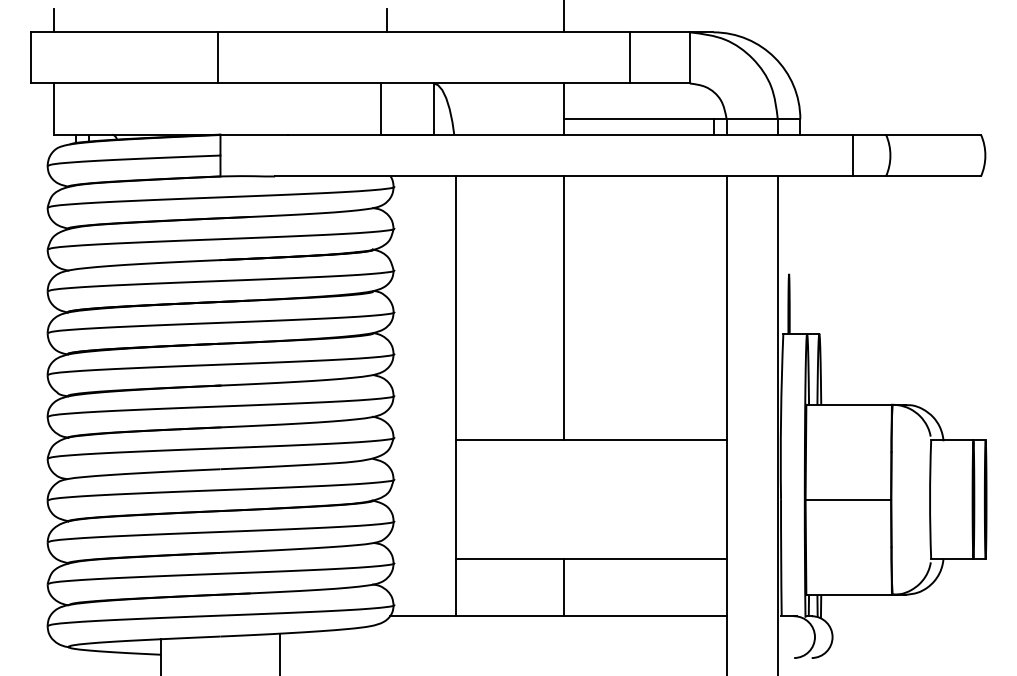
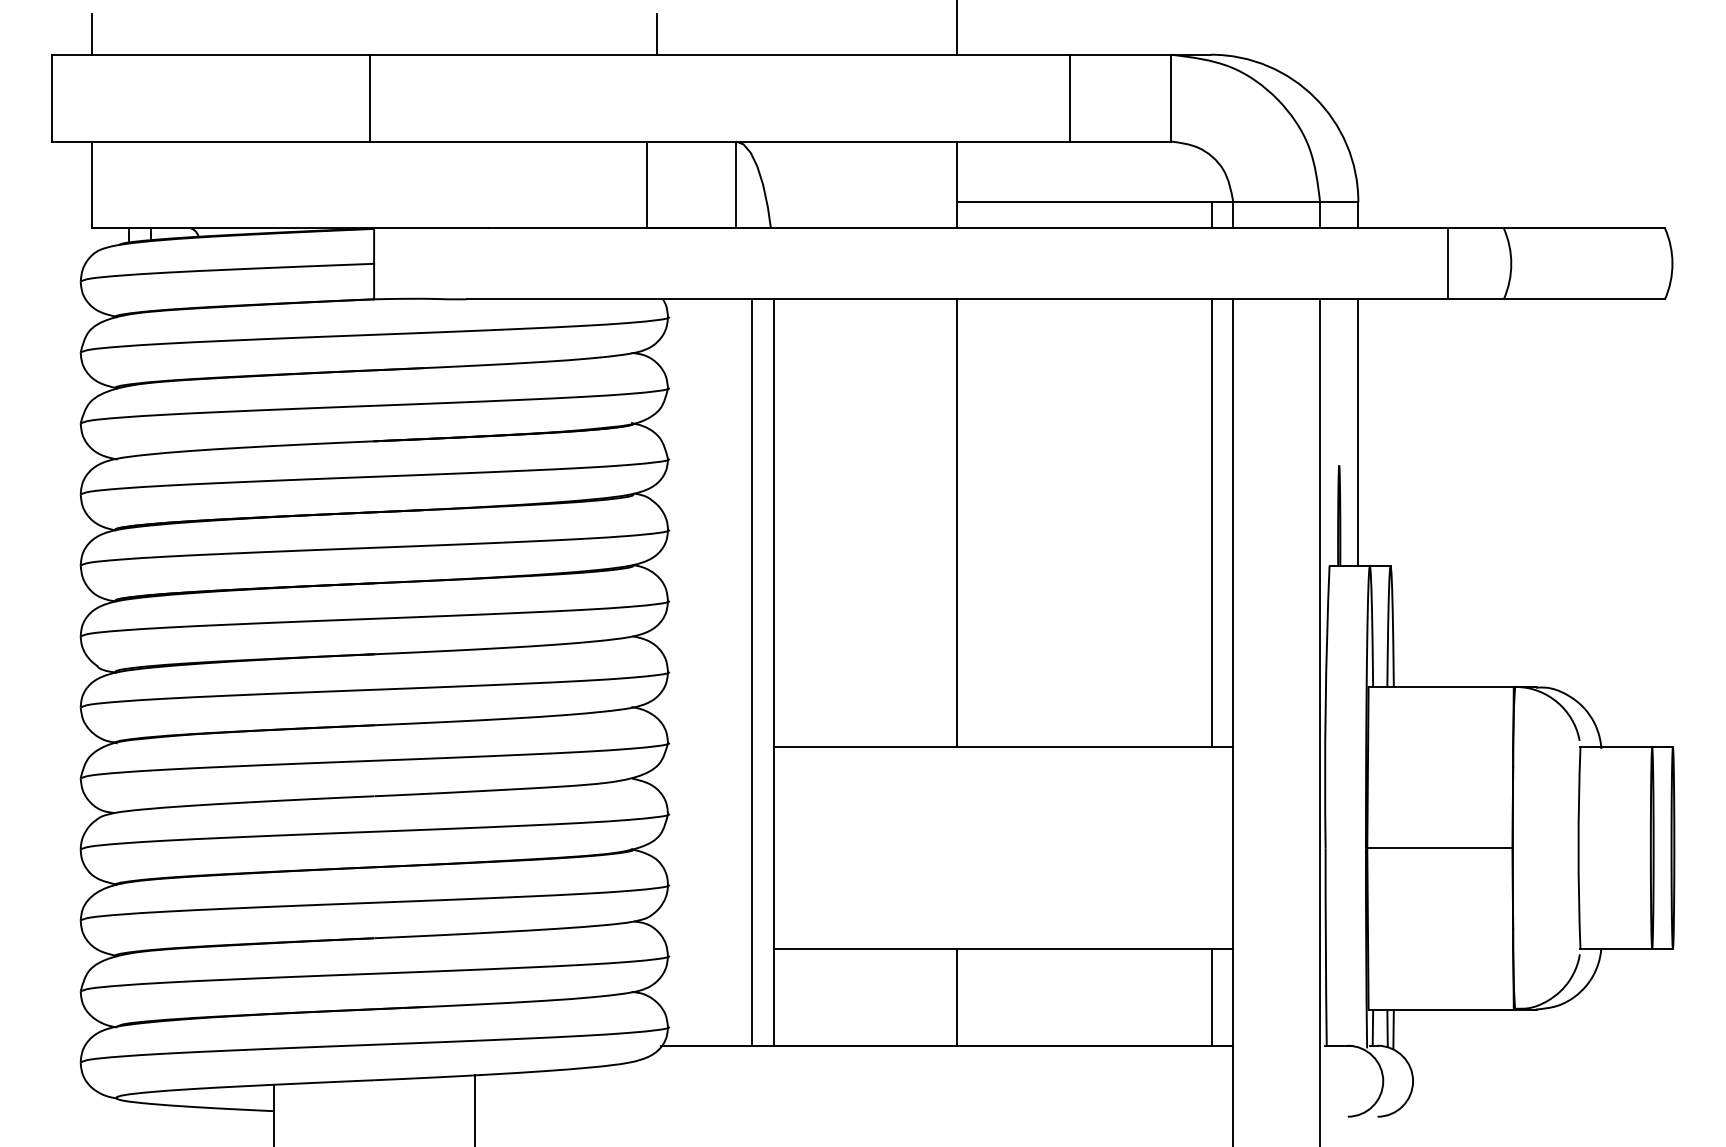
line: (800, 254) -> (1358, 431), added
line: (713, 308) -> (1210, 523), added
line: (442, 396) -> (750, 672), added
line: (713, 587) -> (1210, 997), added

